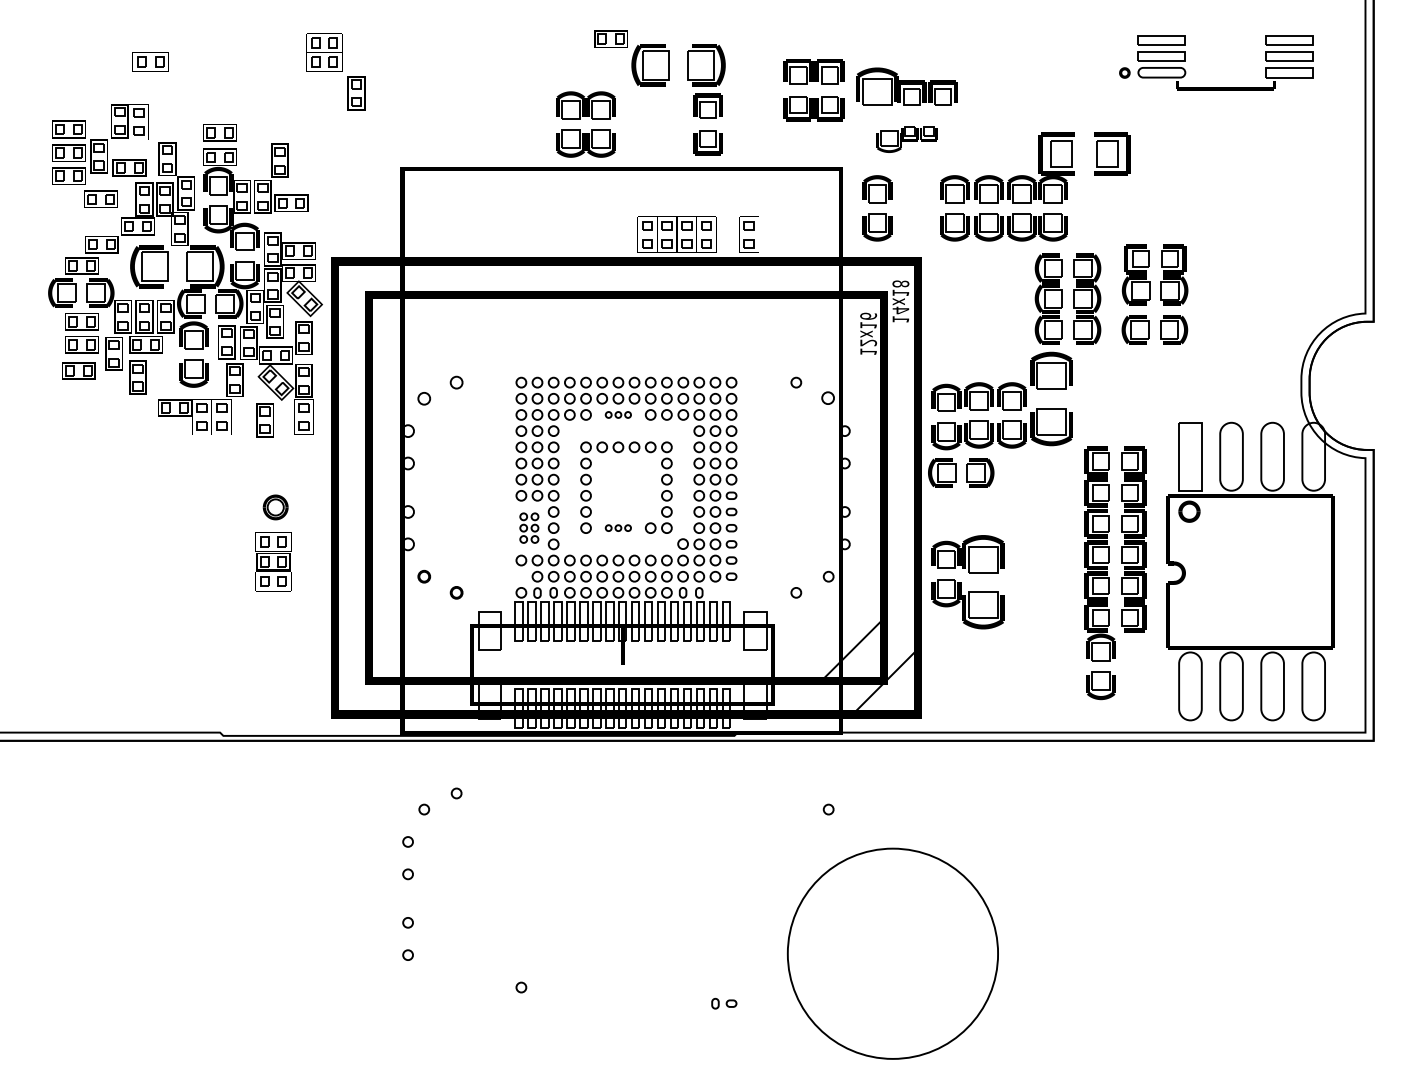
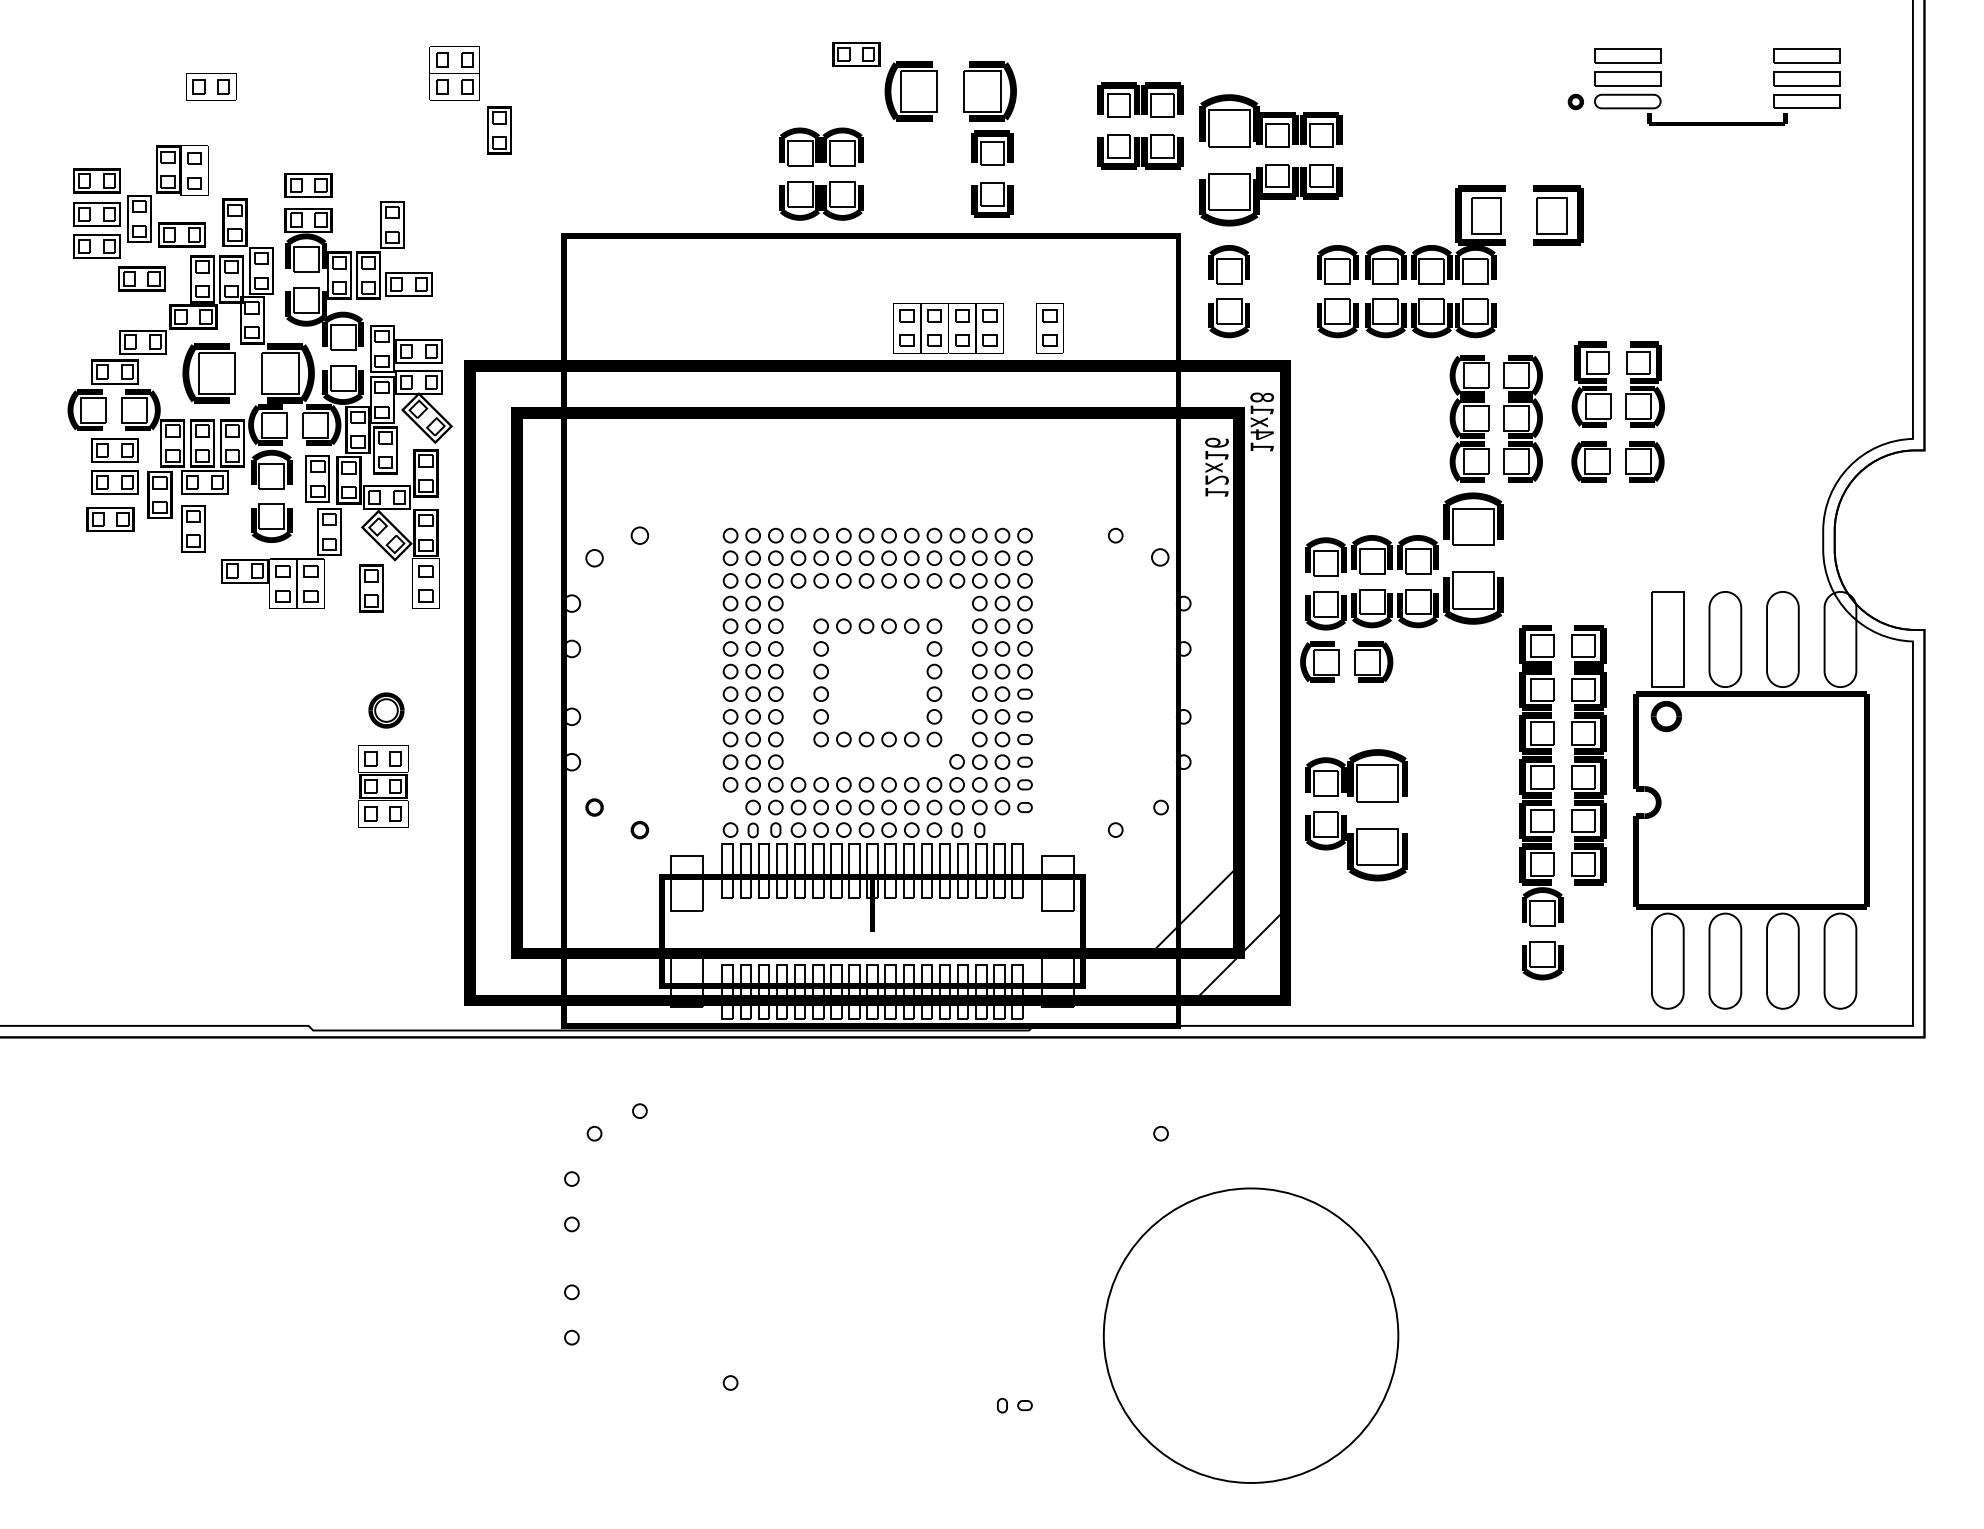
part: (906, 139) -> (1270, 195), size x1.67
part: (618, 414) -> (866, 580), size x1.67
part: (529, 528) -> (741, 739), size x1.43
part: (618, 528) -> (866, 739), size x1.67

